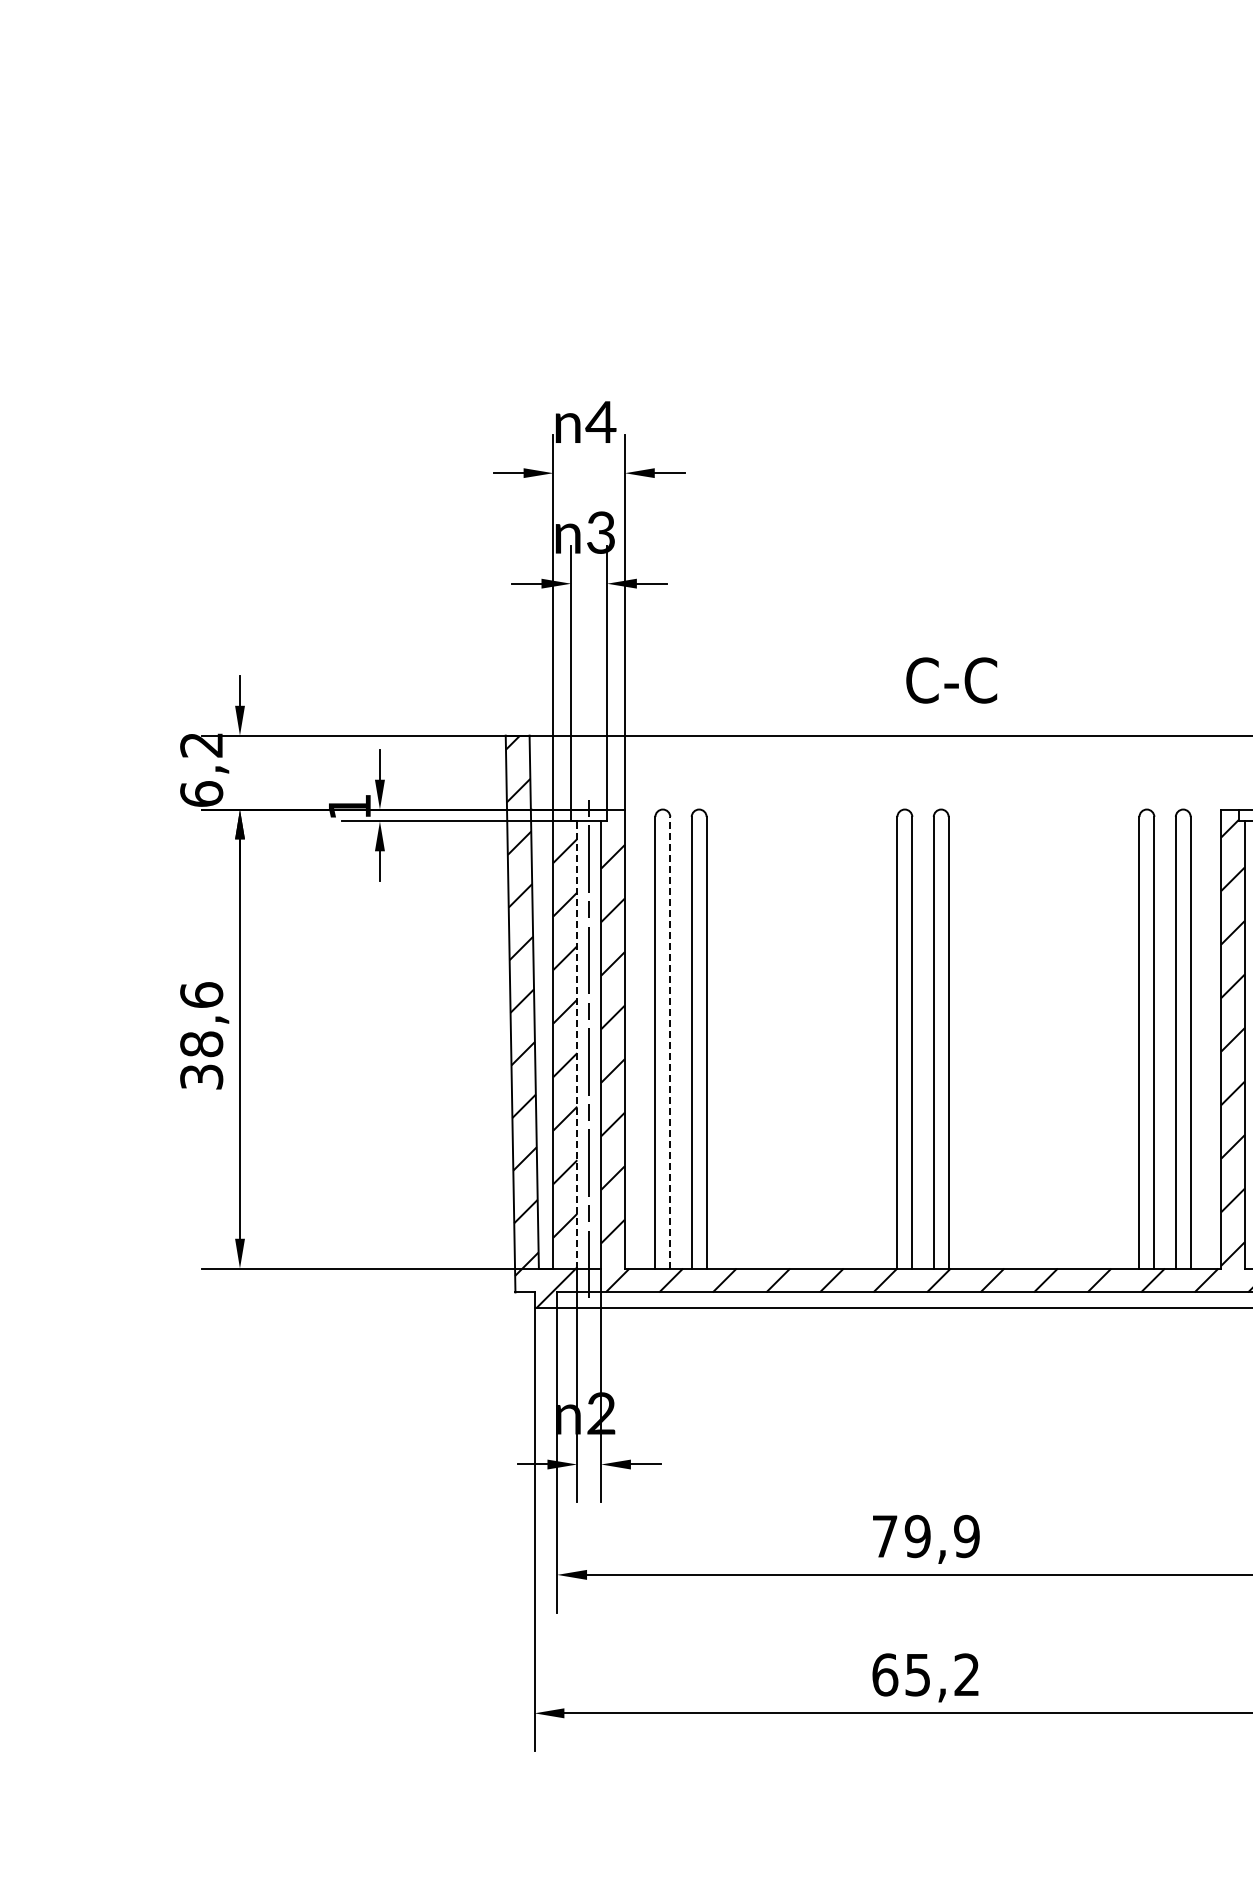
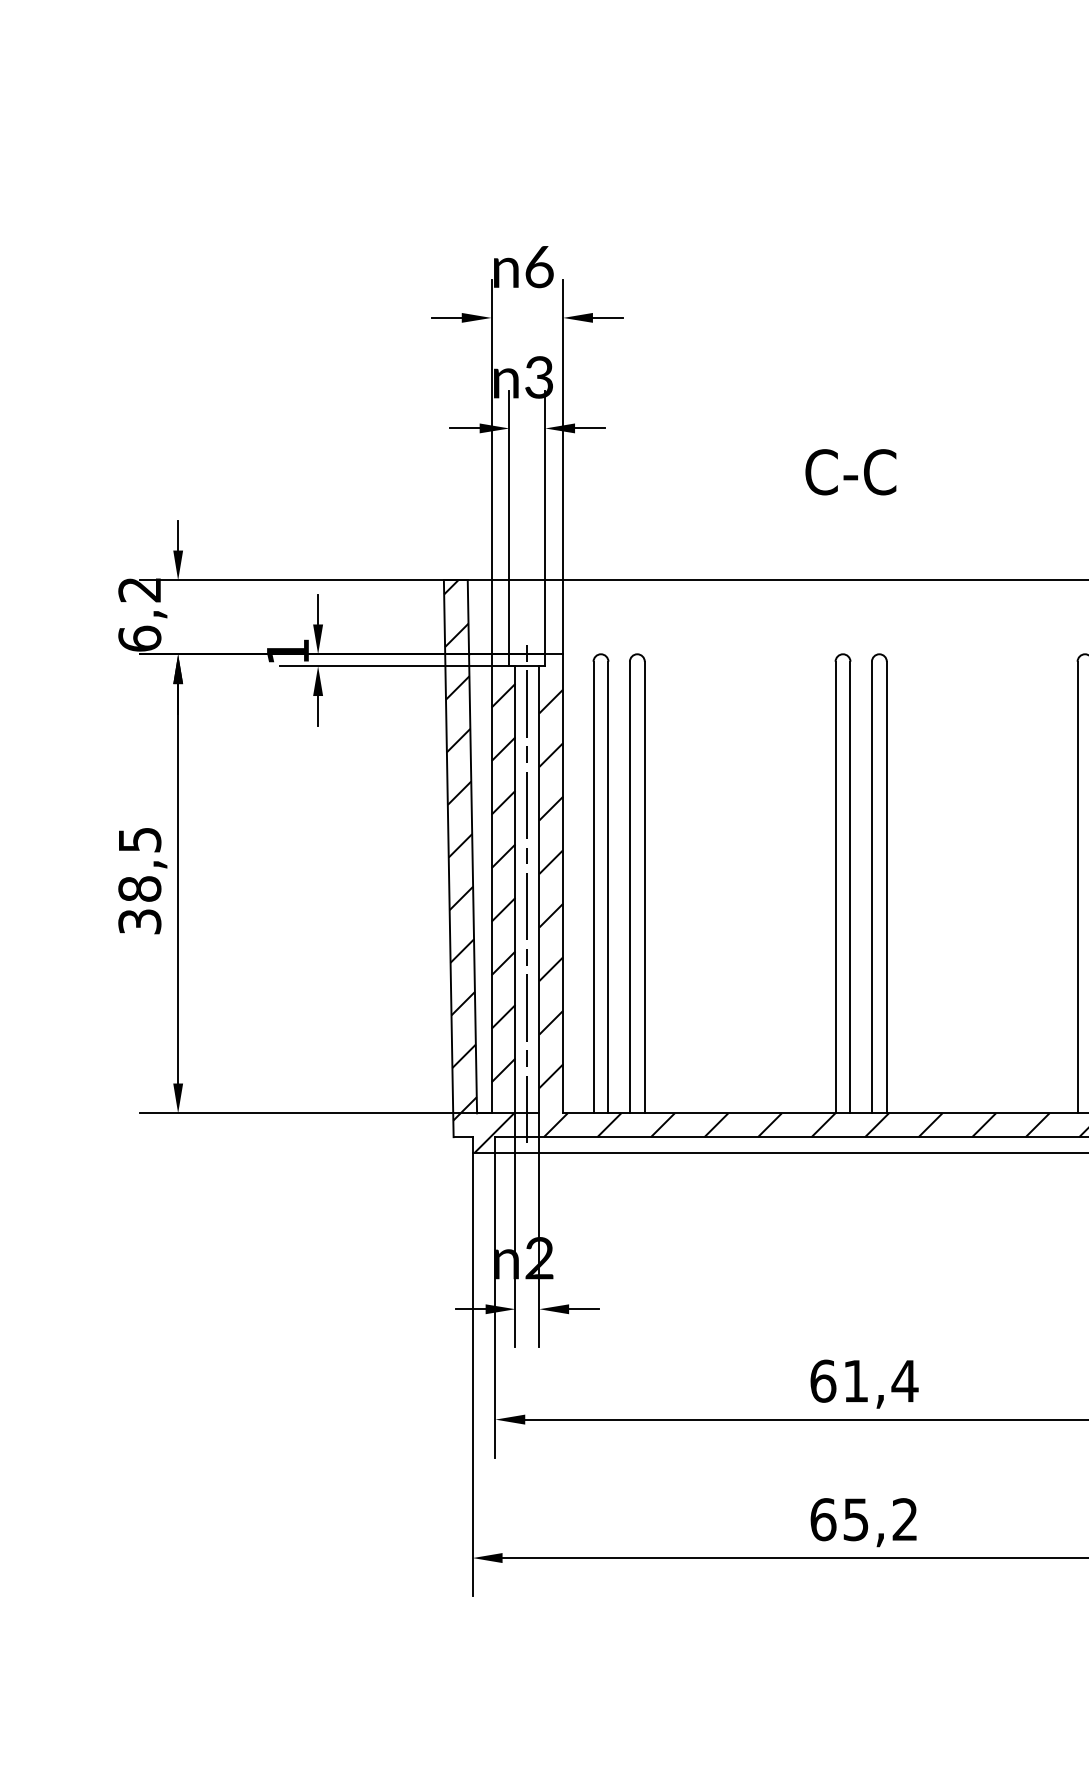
text: (600, 422) -> (538, 267), 4 -> 6
text: (951, 680) -> (850, 472), moved
text: (201, 994) -> (139, 839), 38,6 -> 38,5
line: (670, 1042) -> (608, 887), dashed -> solid
line: (577, 1045) -> (515, 890), dashed -> solid
text: (926, 1536) -> (864, 1381), 79,9 -> 61,4

